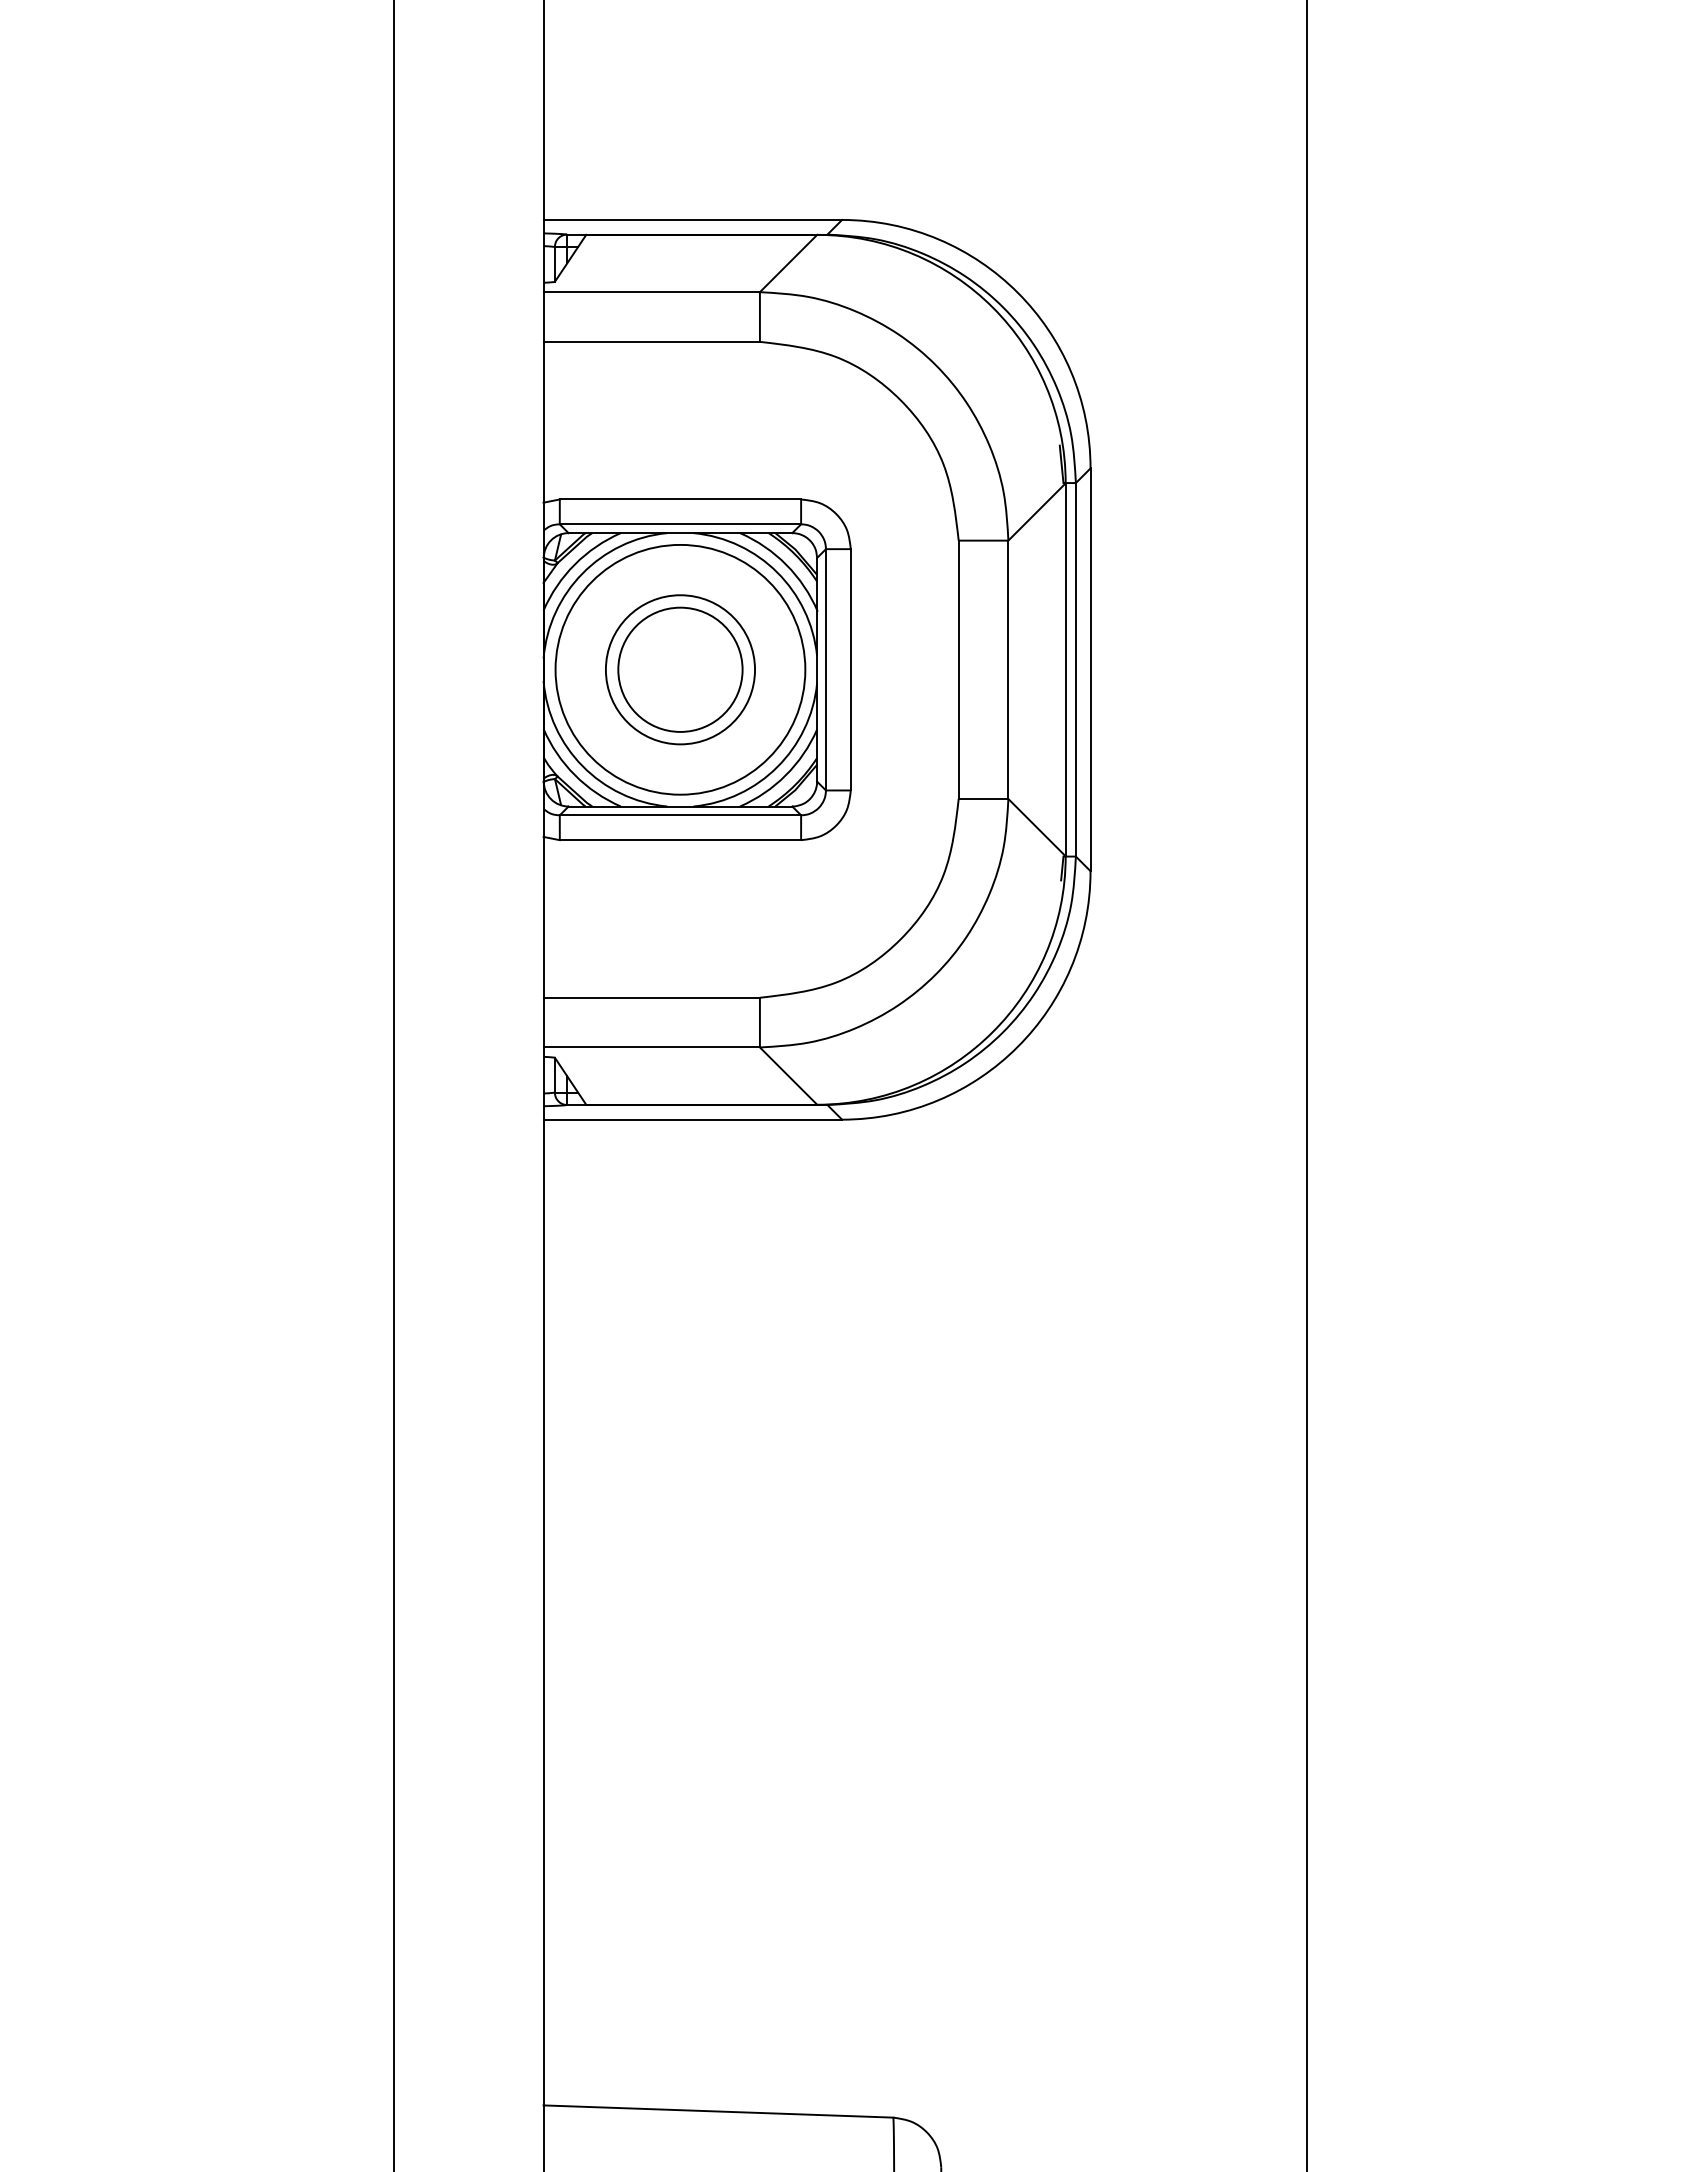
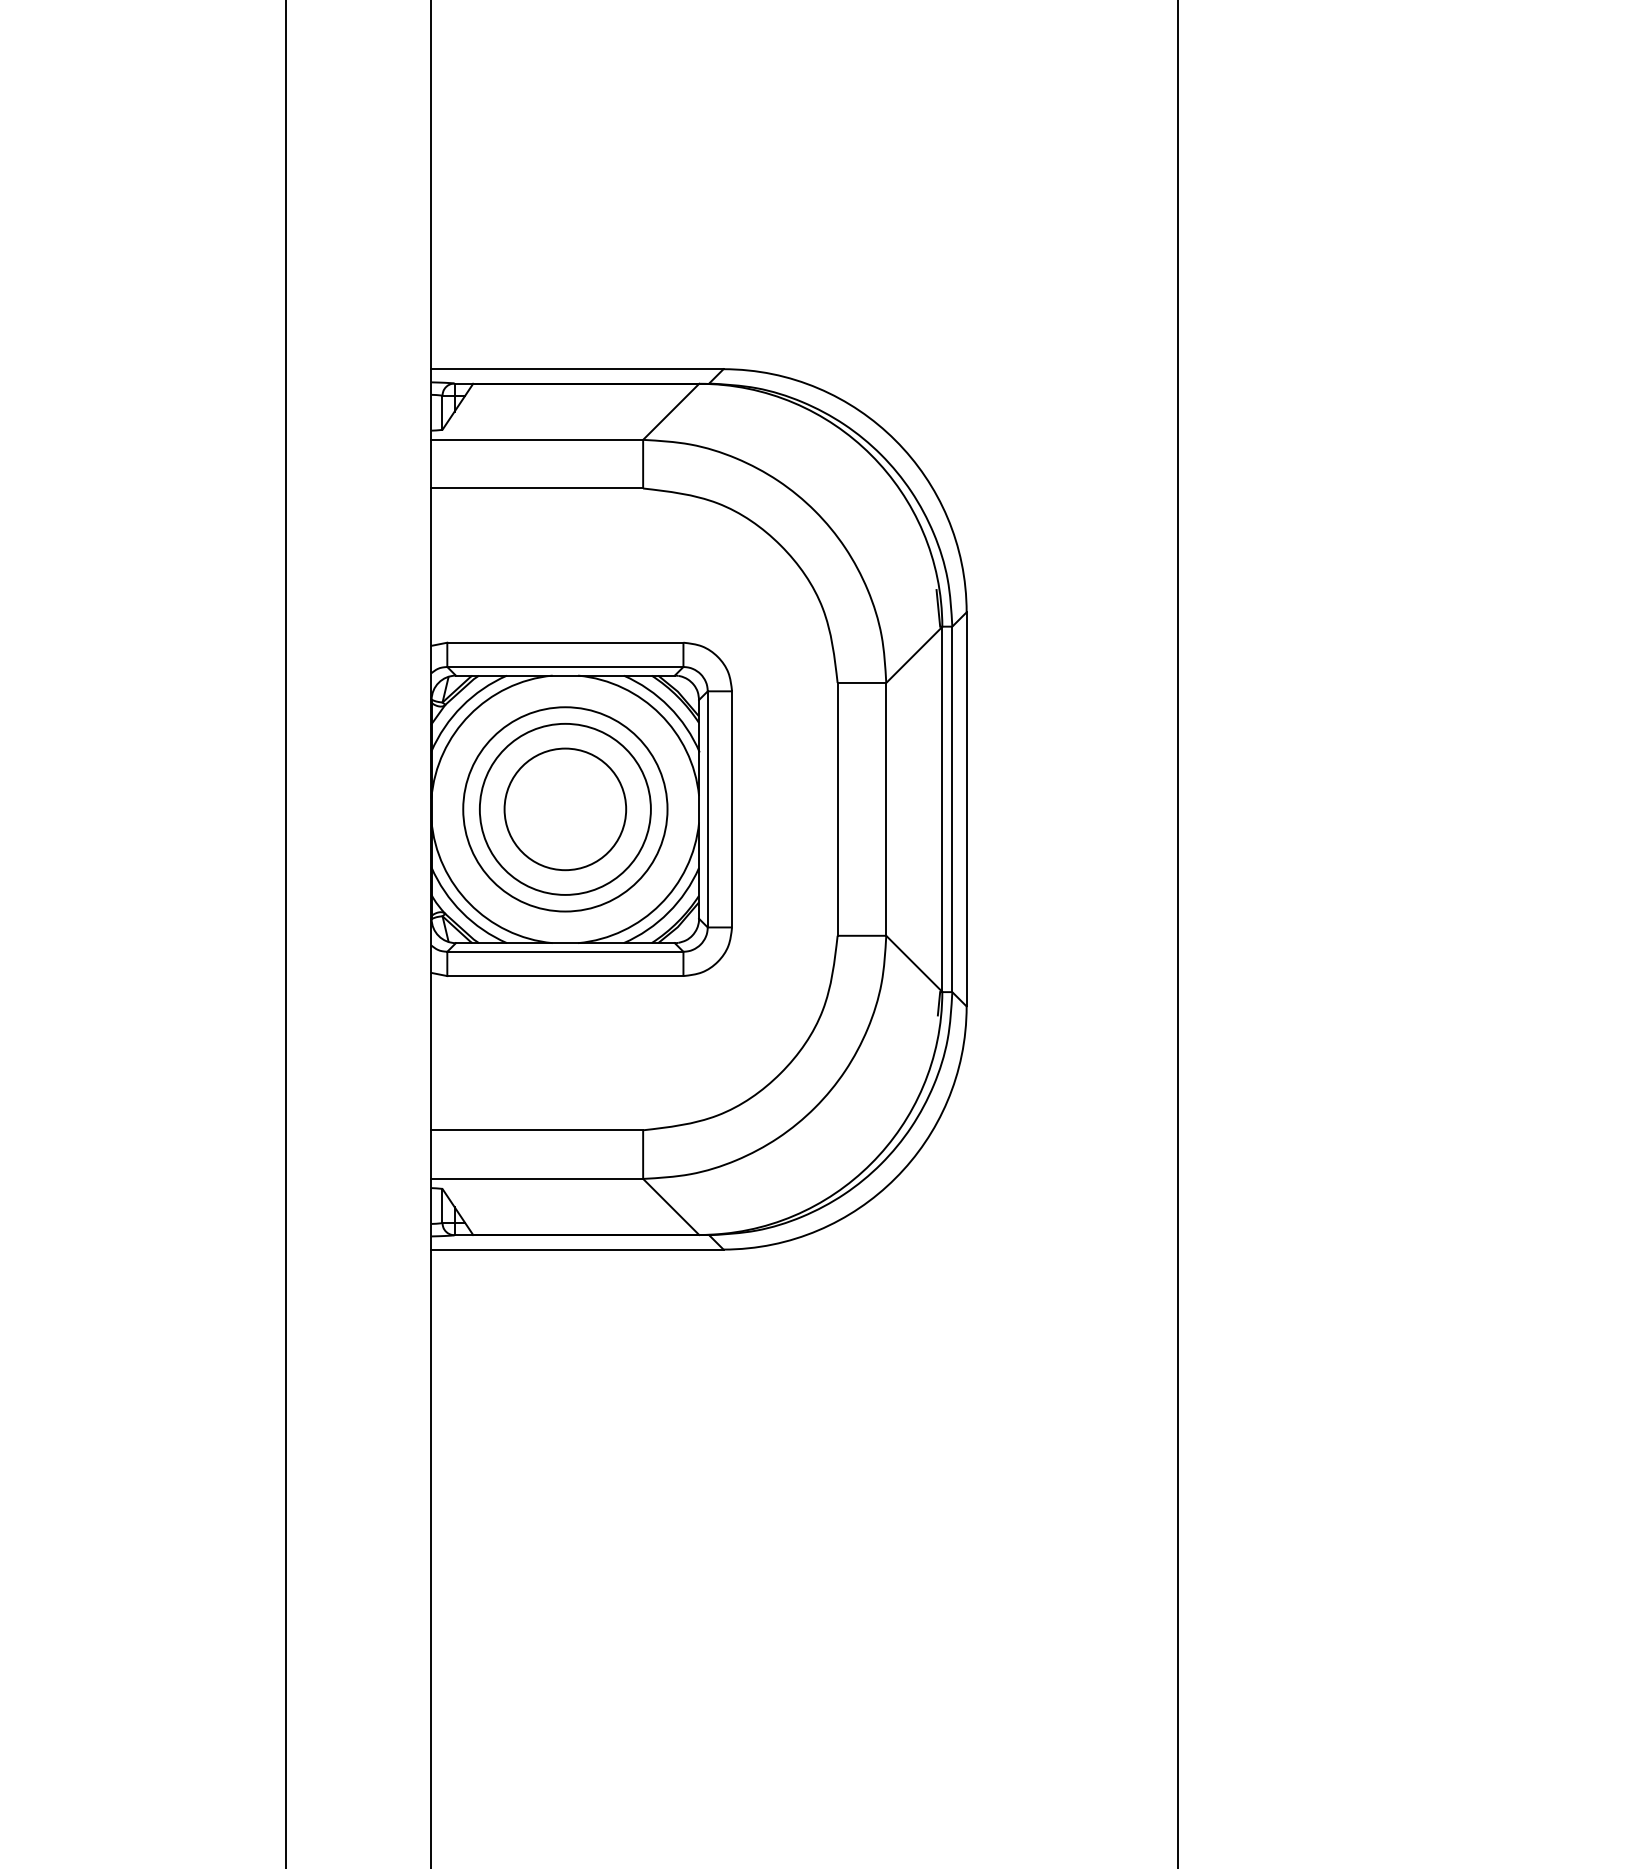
circle: (680, 669) -> (565, 809), size x0.7
circle: (680, 669) -> (565, 809), size x1.4

